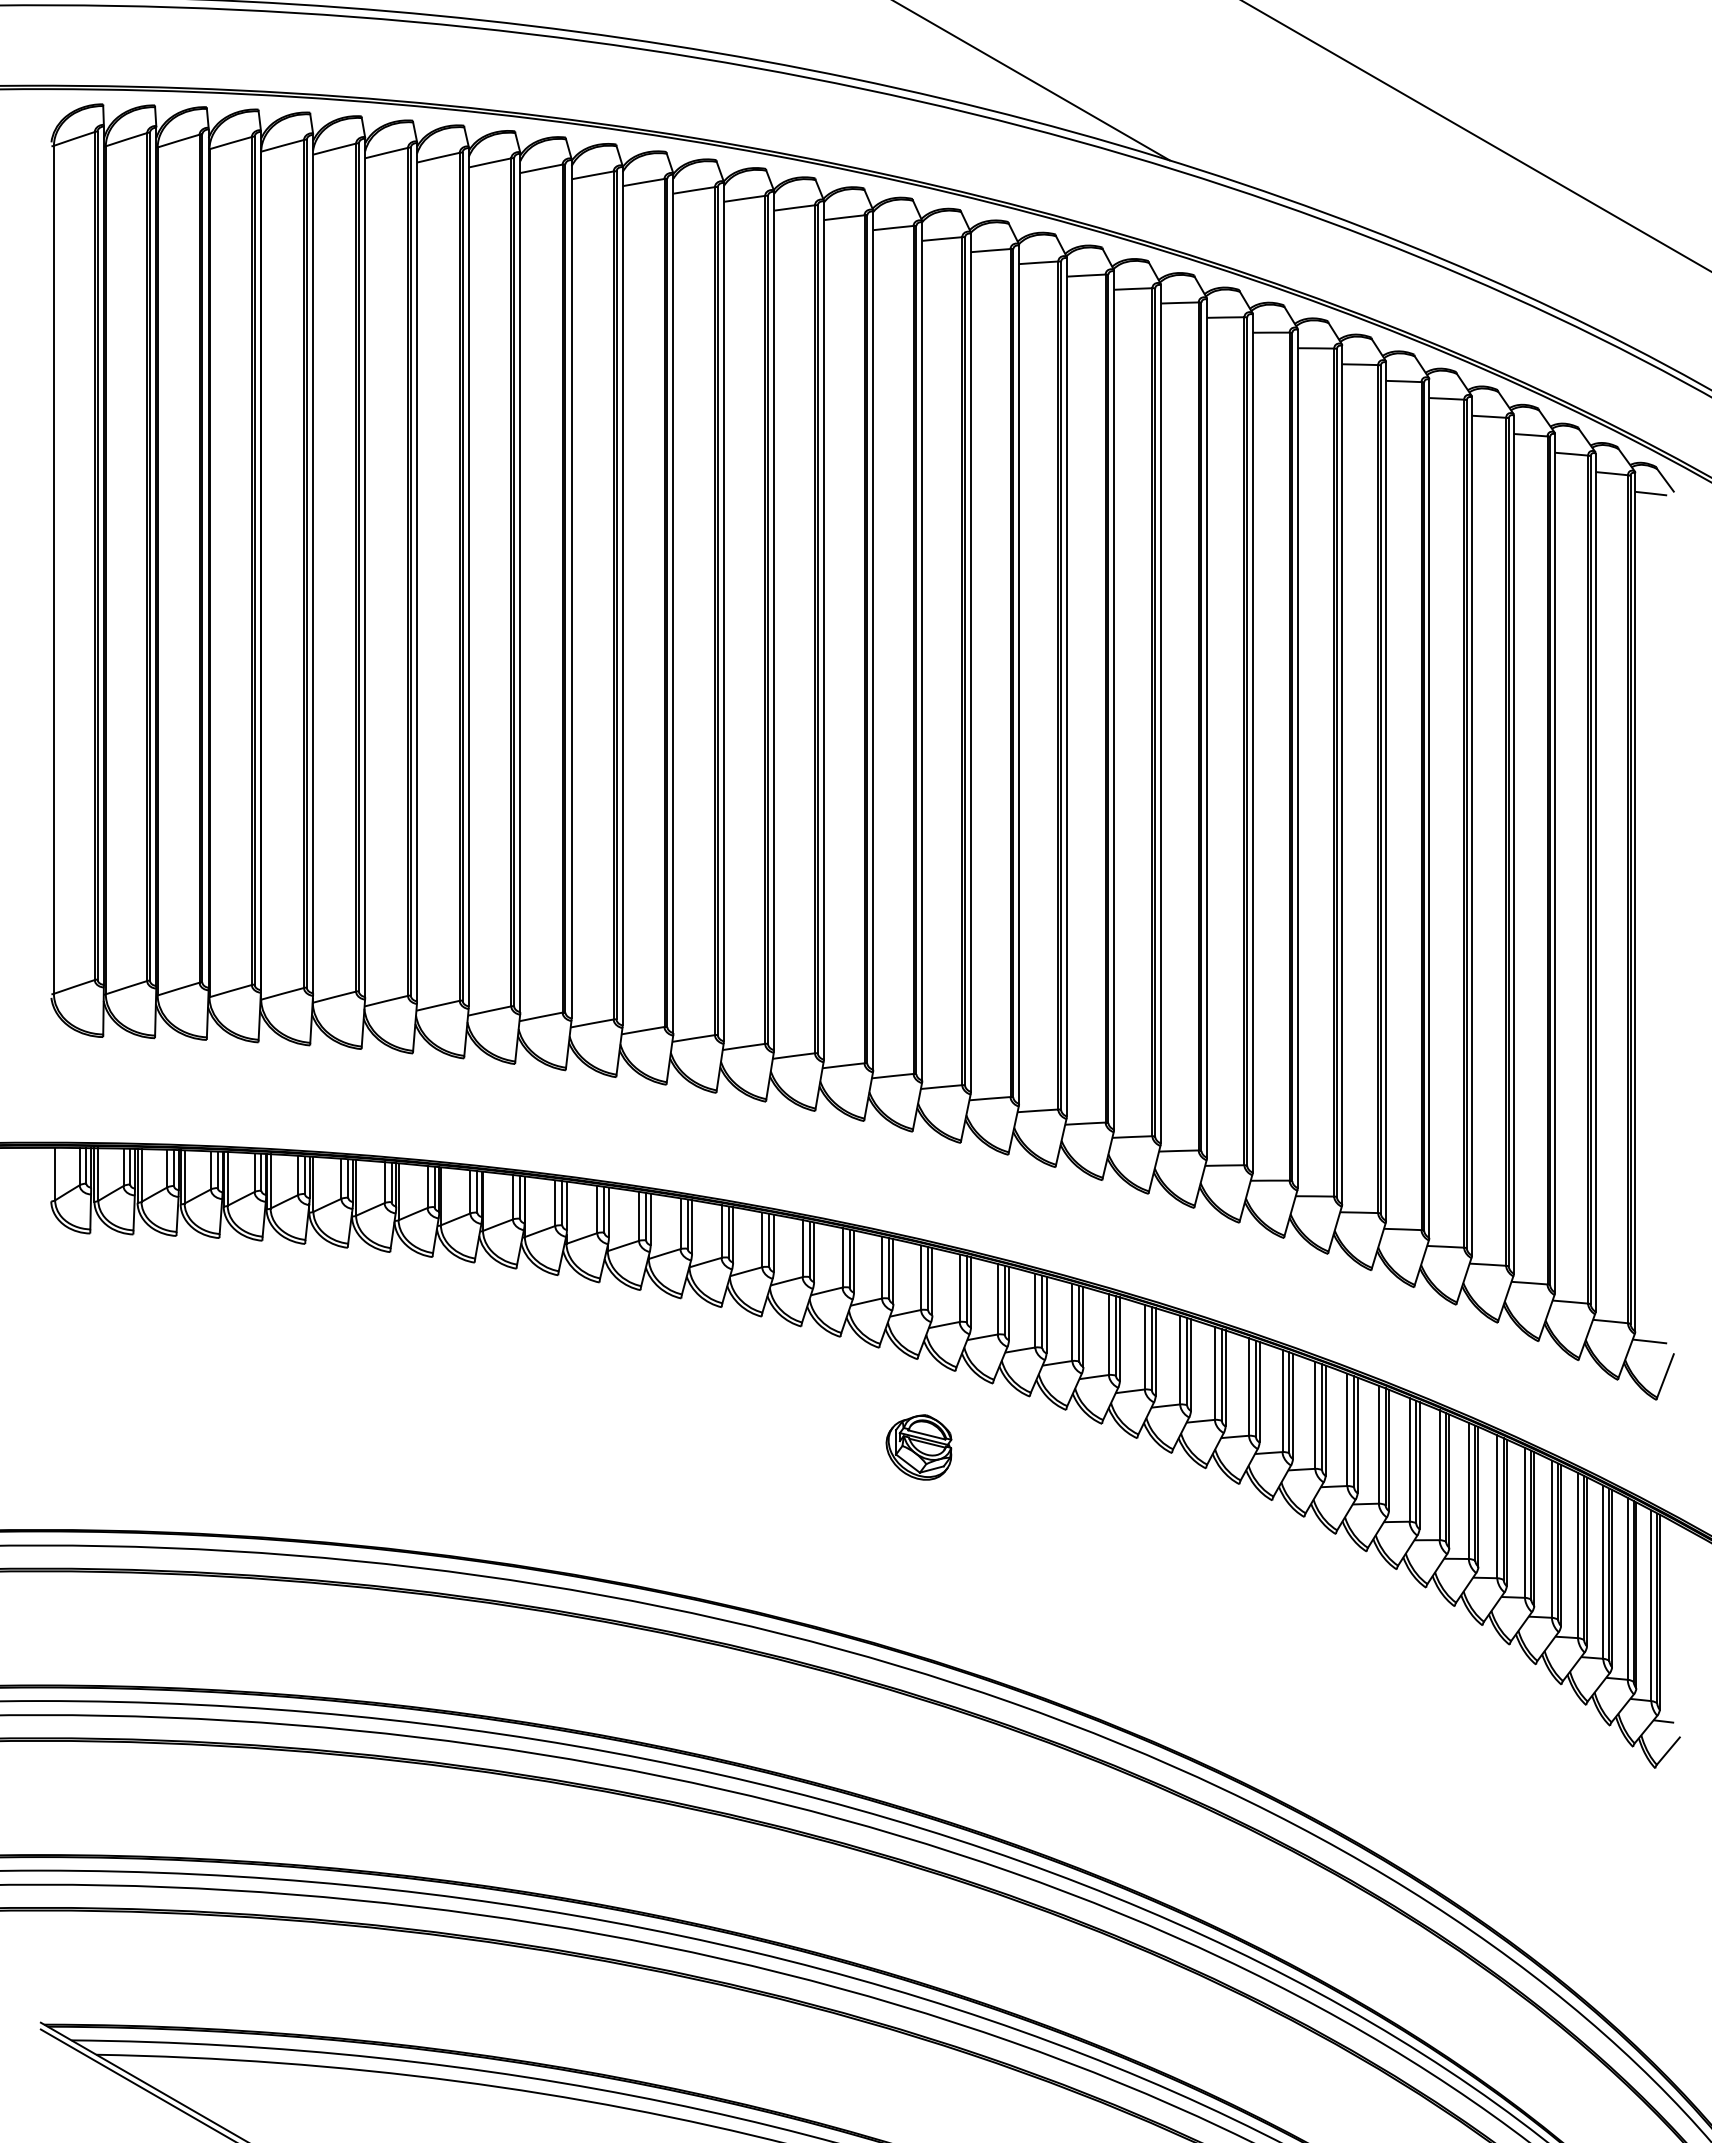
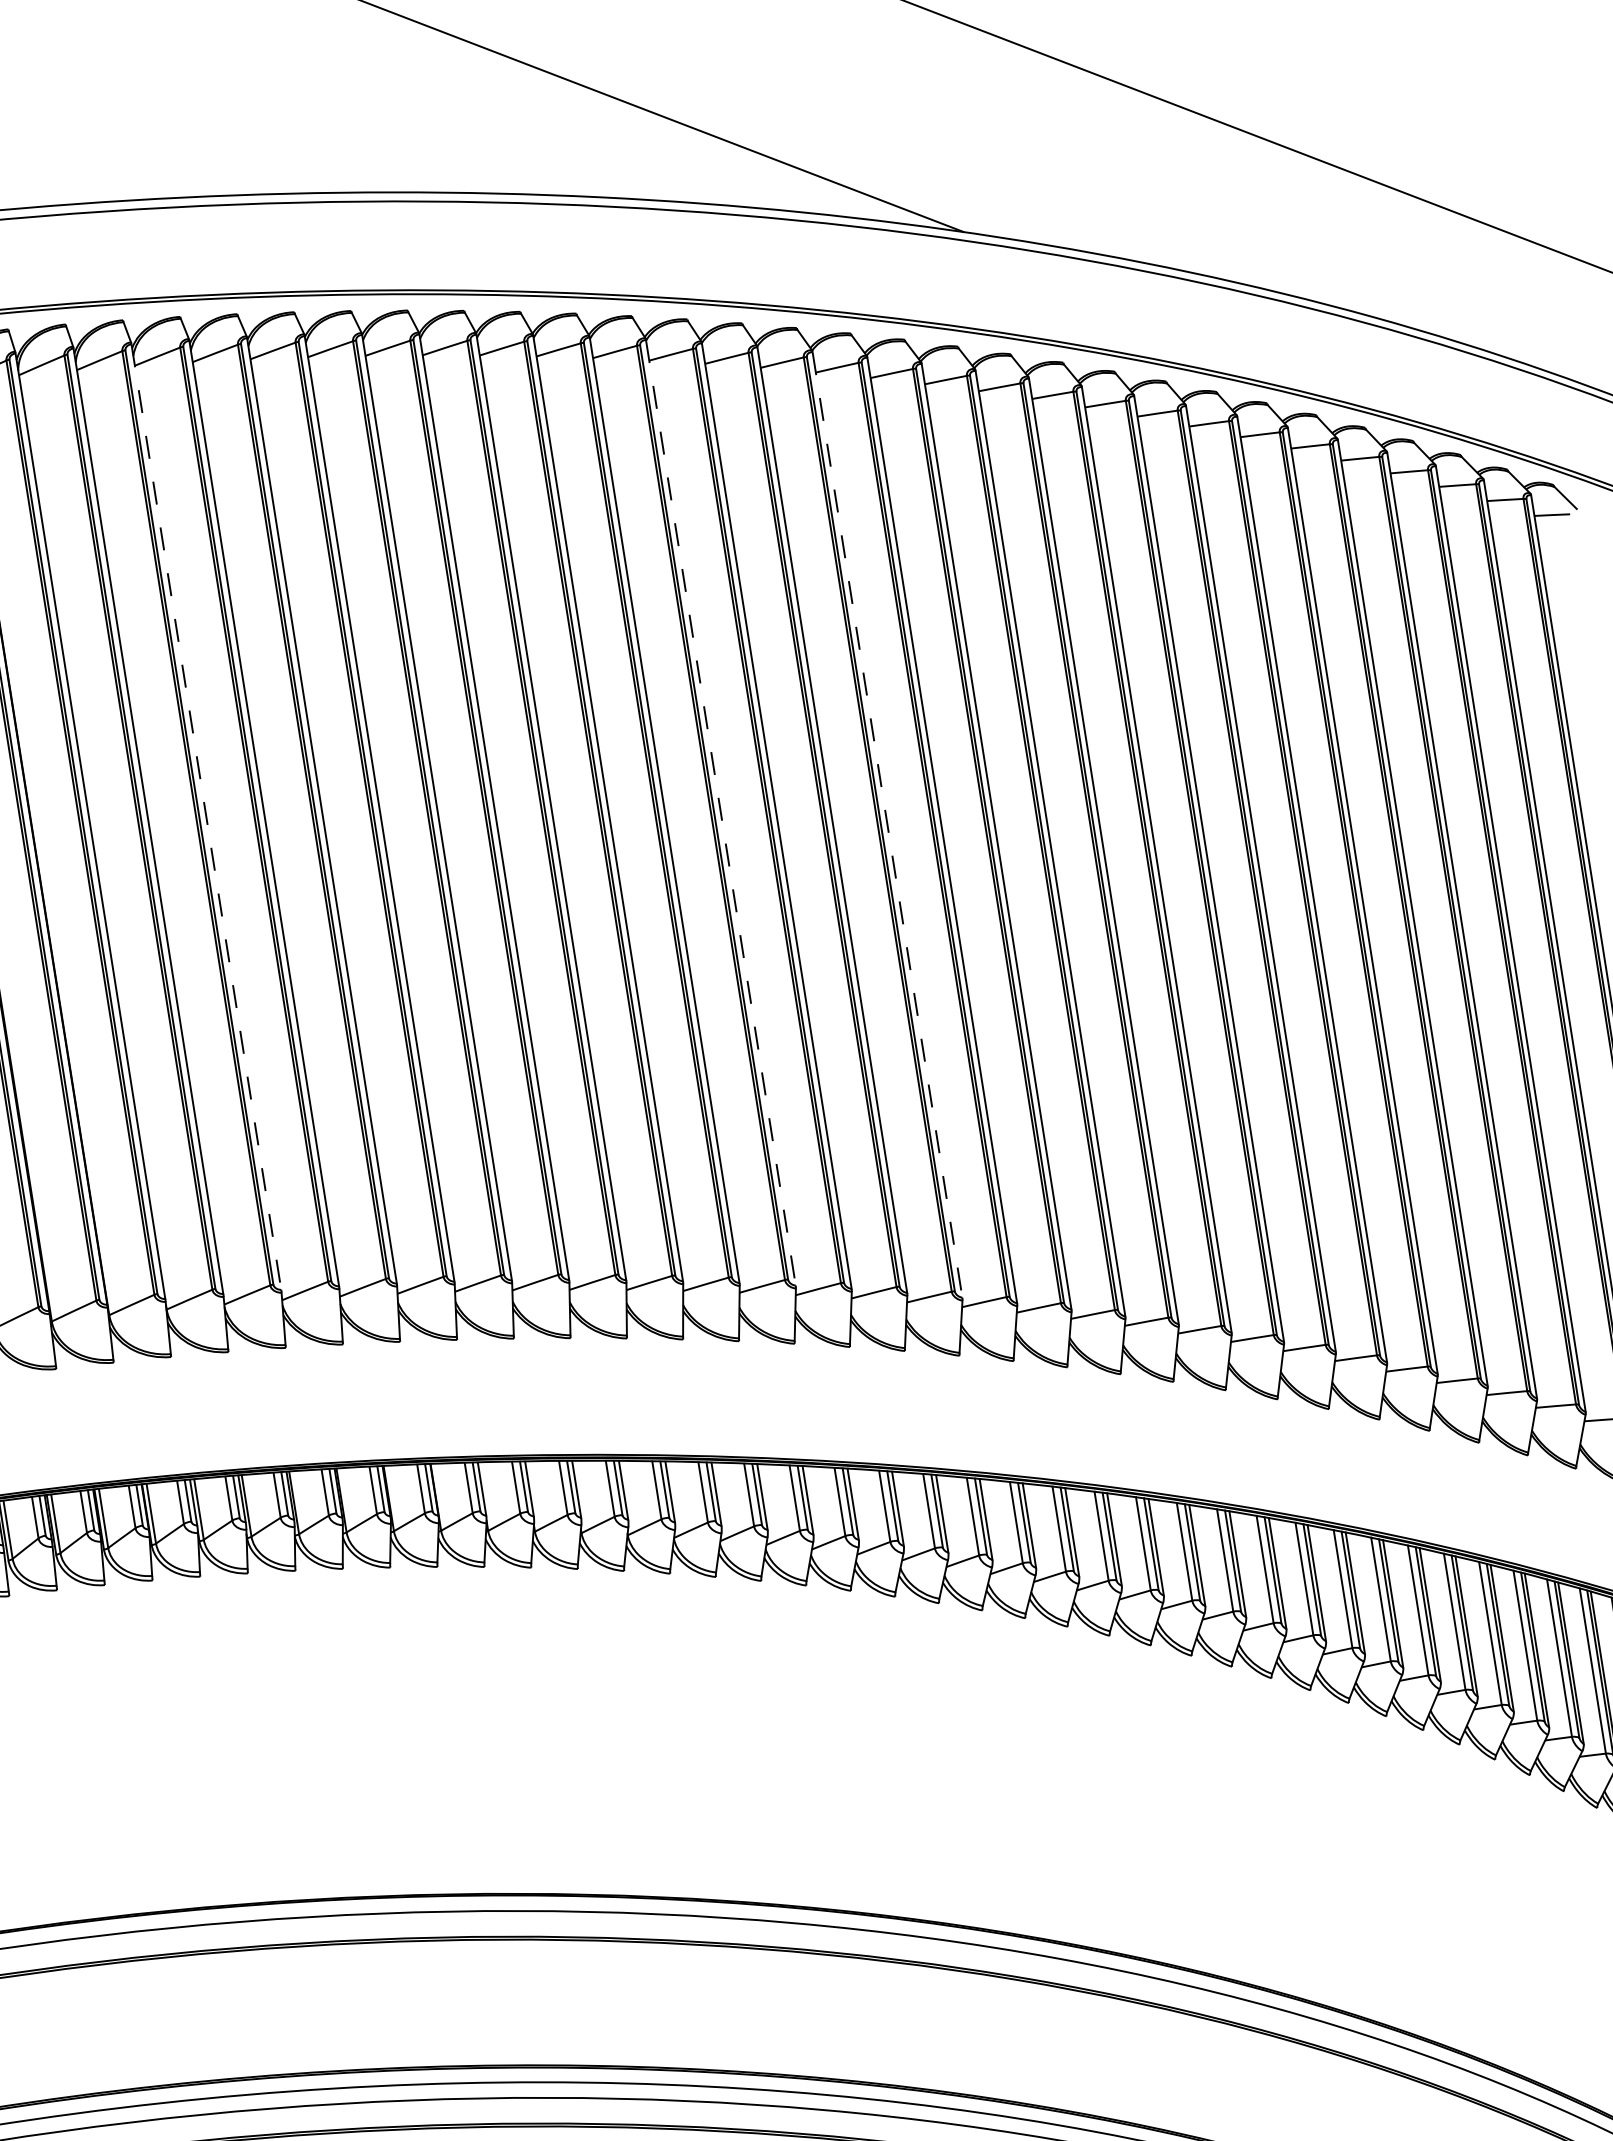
line: (417, 572) -> (206, 817), solid -> dashed
line: (873, 641) -> (721, 813), solid -> dashed
line: (1019, 675) -> (888, 825), solid -> dashed
part: (918, 1447) -> (911, 1693), removed

